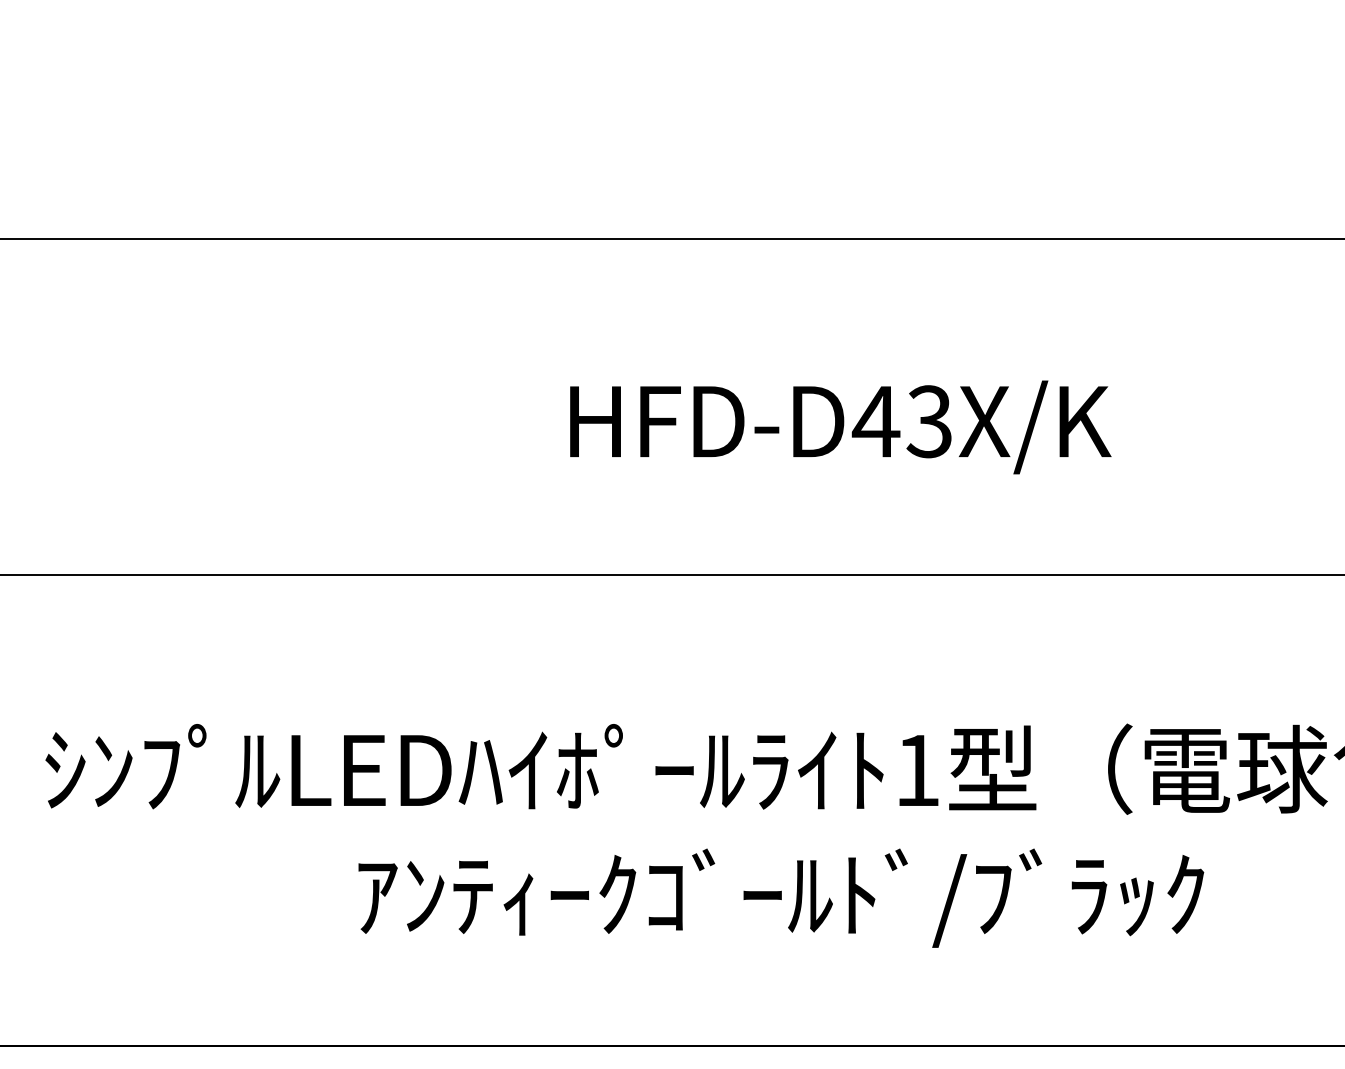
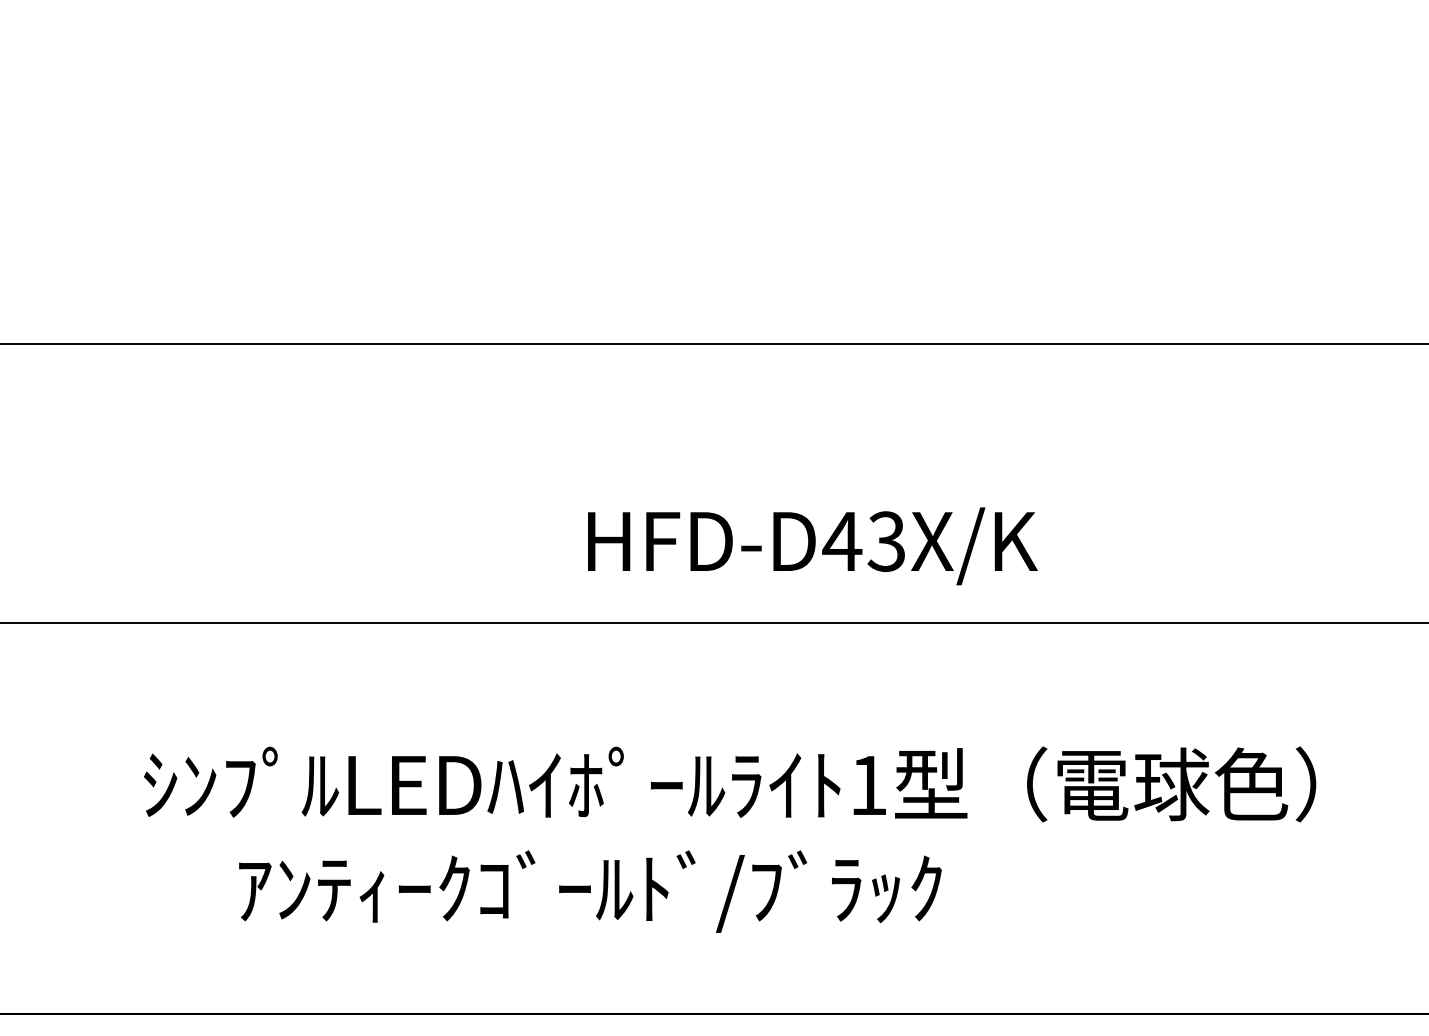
text: (840, 427) -> (812, 546), moved
text: (781, 898) -> (590, 891), moved

